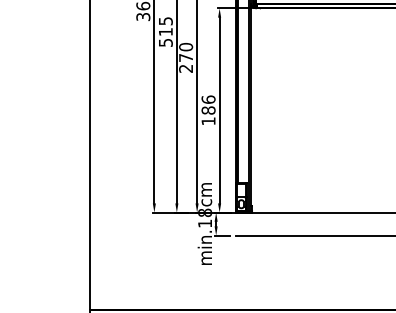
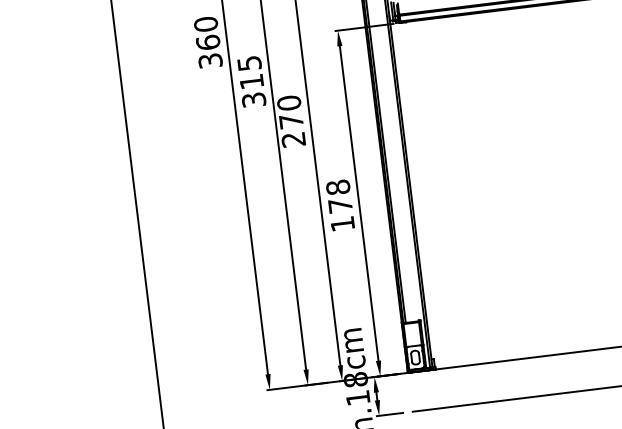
text: (164, 42) -> (251, 99), 515 -> 315
text: (208, 104) -> (339, 195), 186 -> 178

